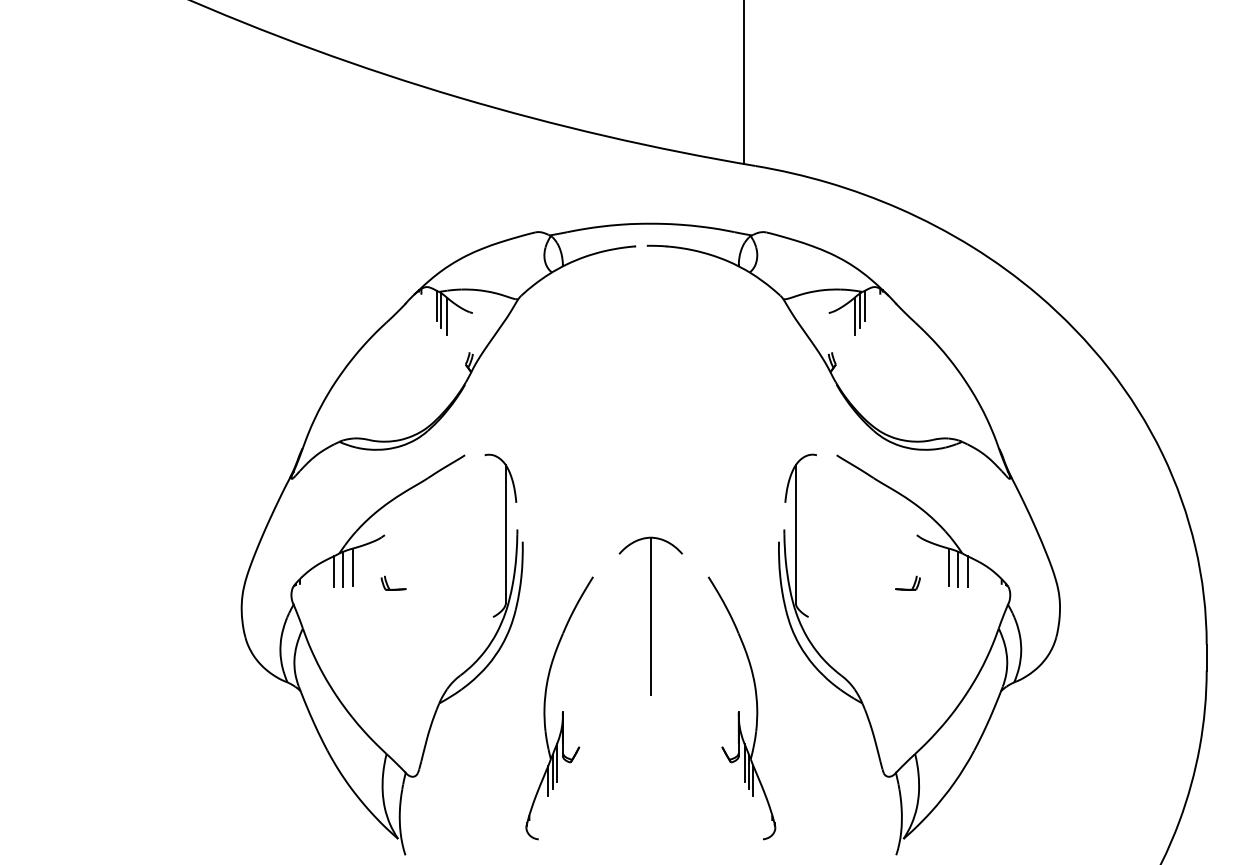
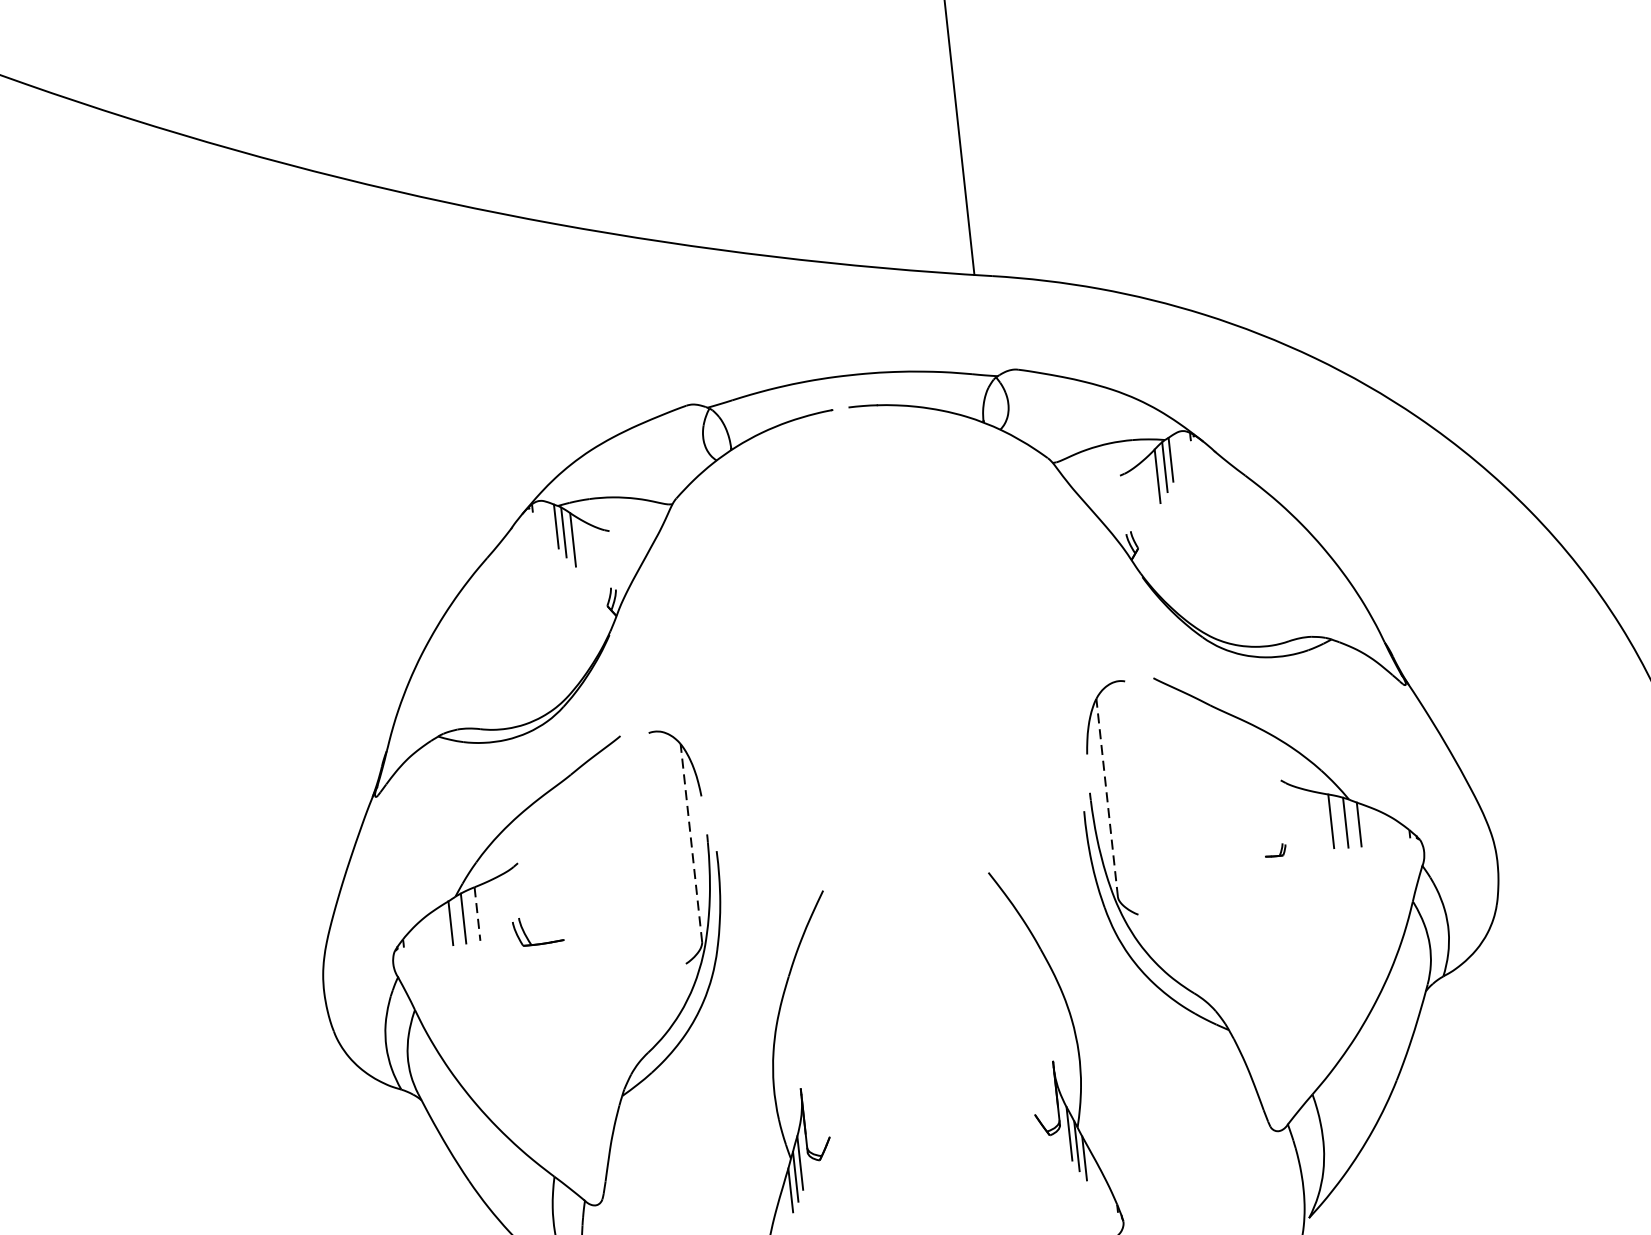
line: (505, 533) -> (690, 842), solid -> dashed
line: (795, 533) -> (1106, 796), solid -> dashed
line: (353, 567) -> (478, 914), solid -> dashed
part: (393, 582) -> (537, 929), size x1.4
part: (907, 582) -> (1274, 849), size x0.6
part: (650, 615) -> (911, 937), removed

